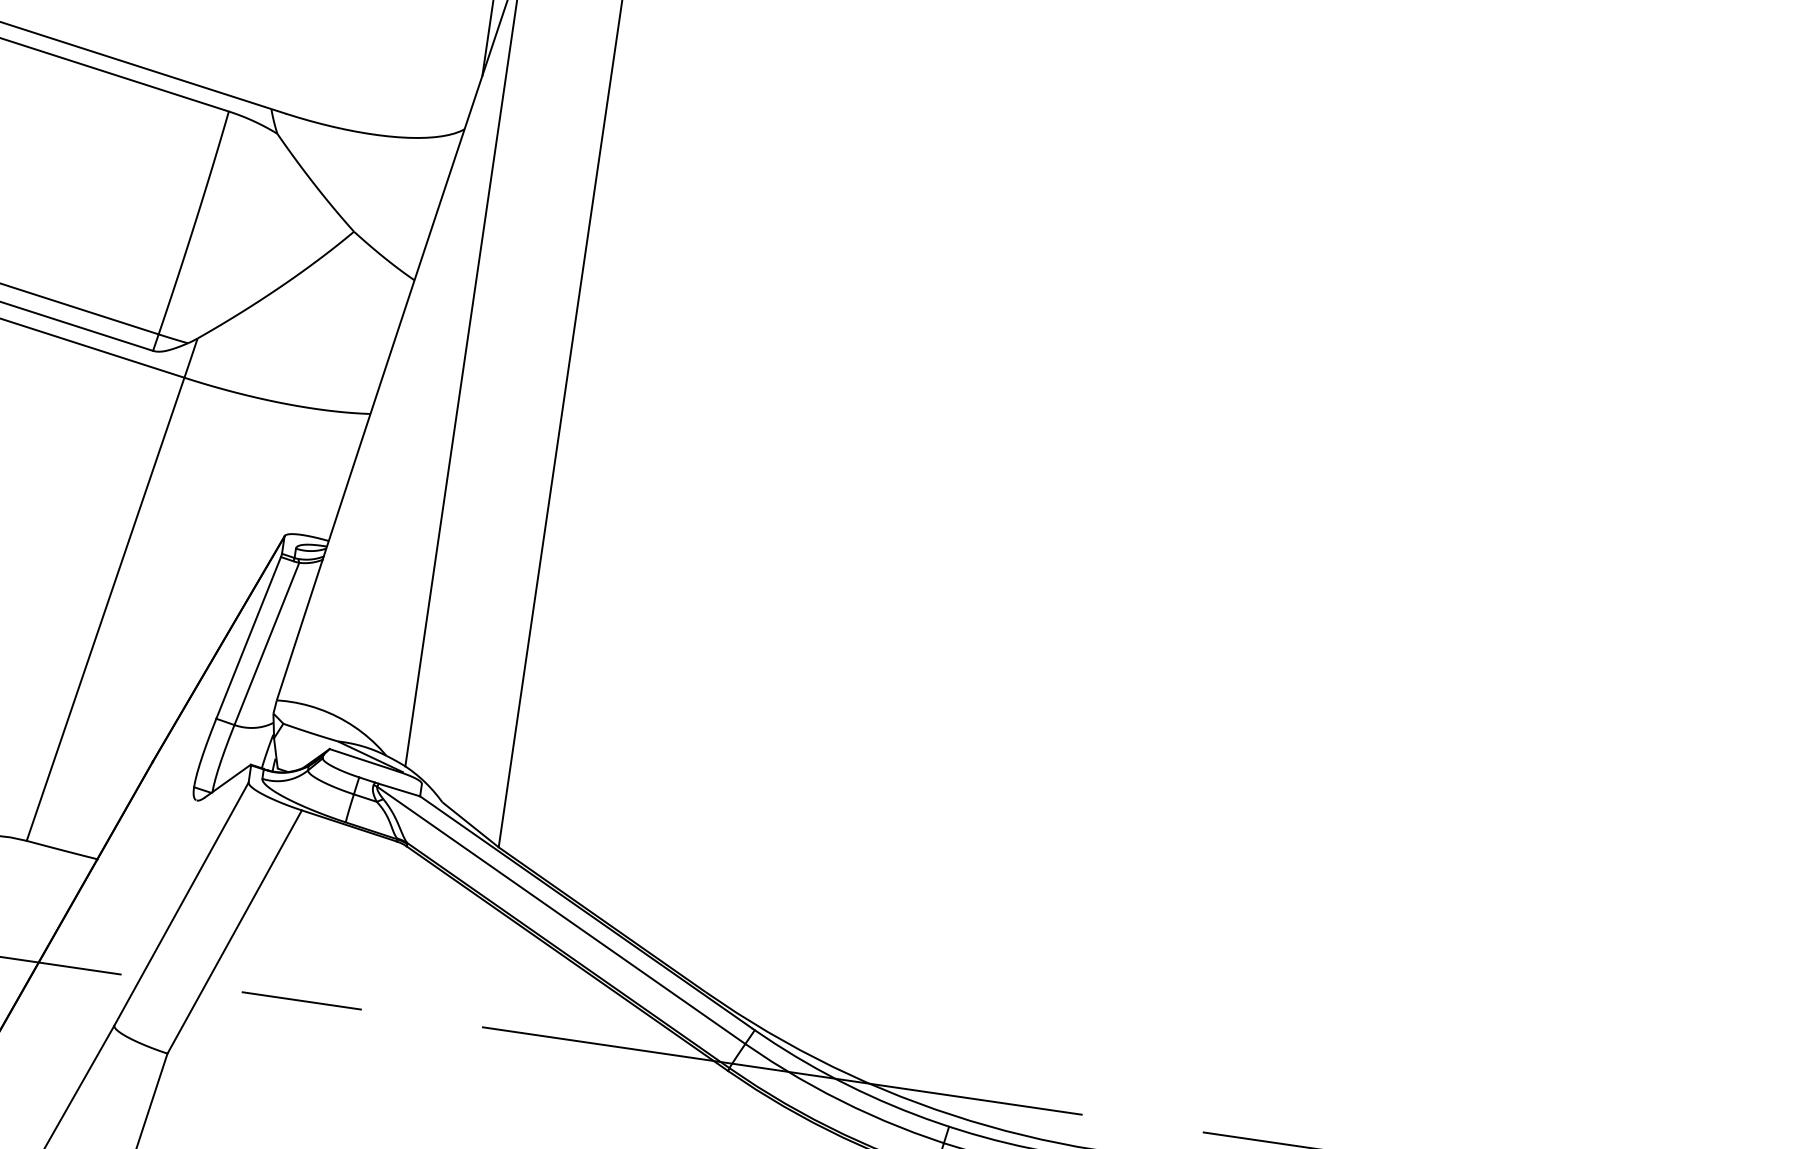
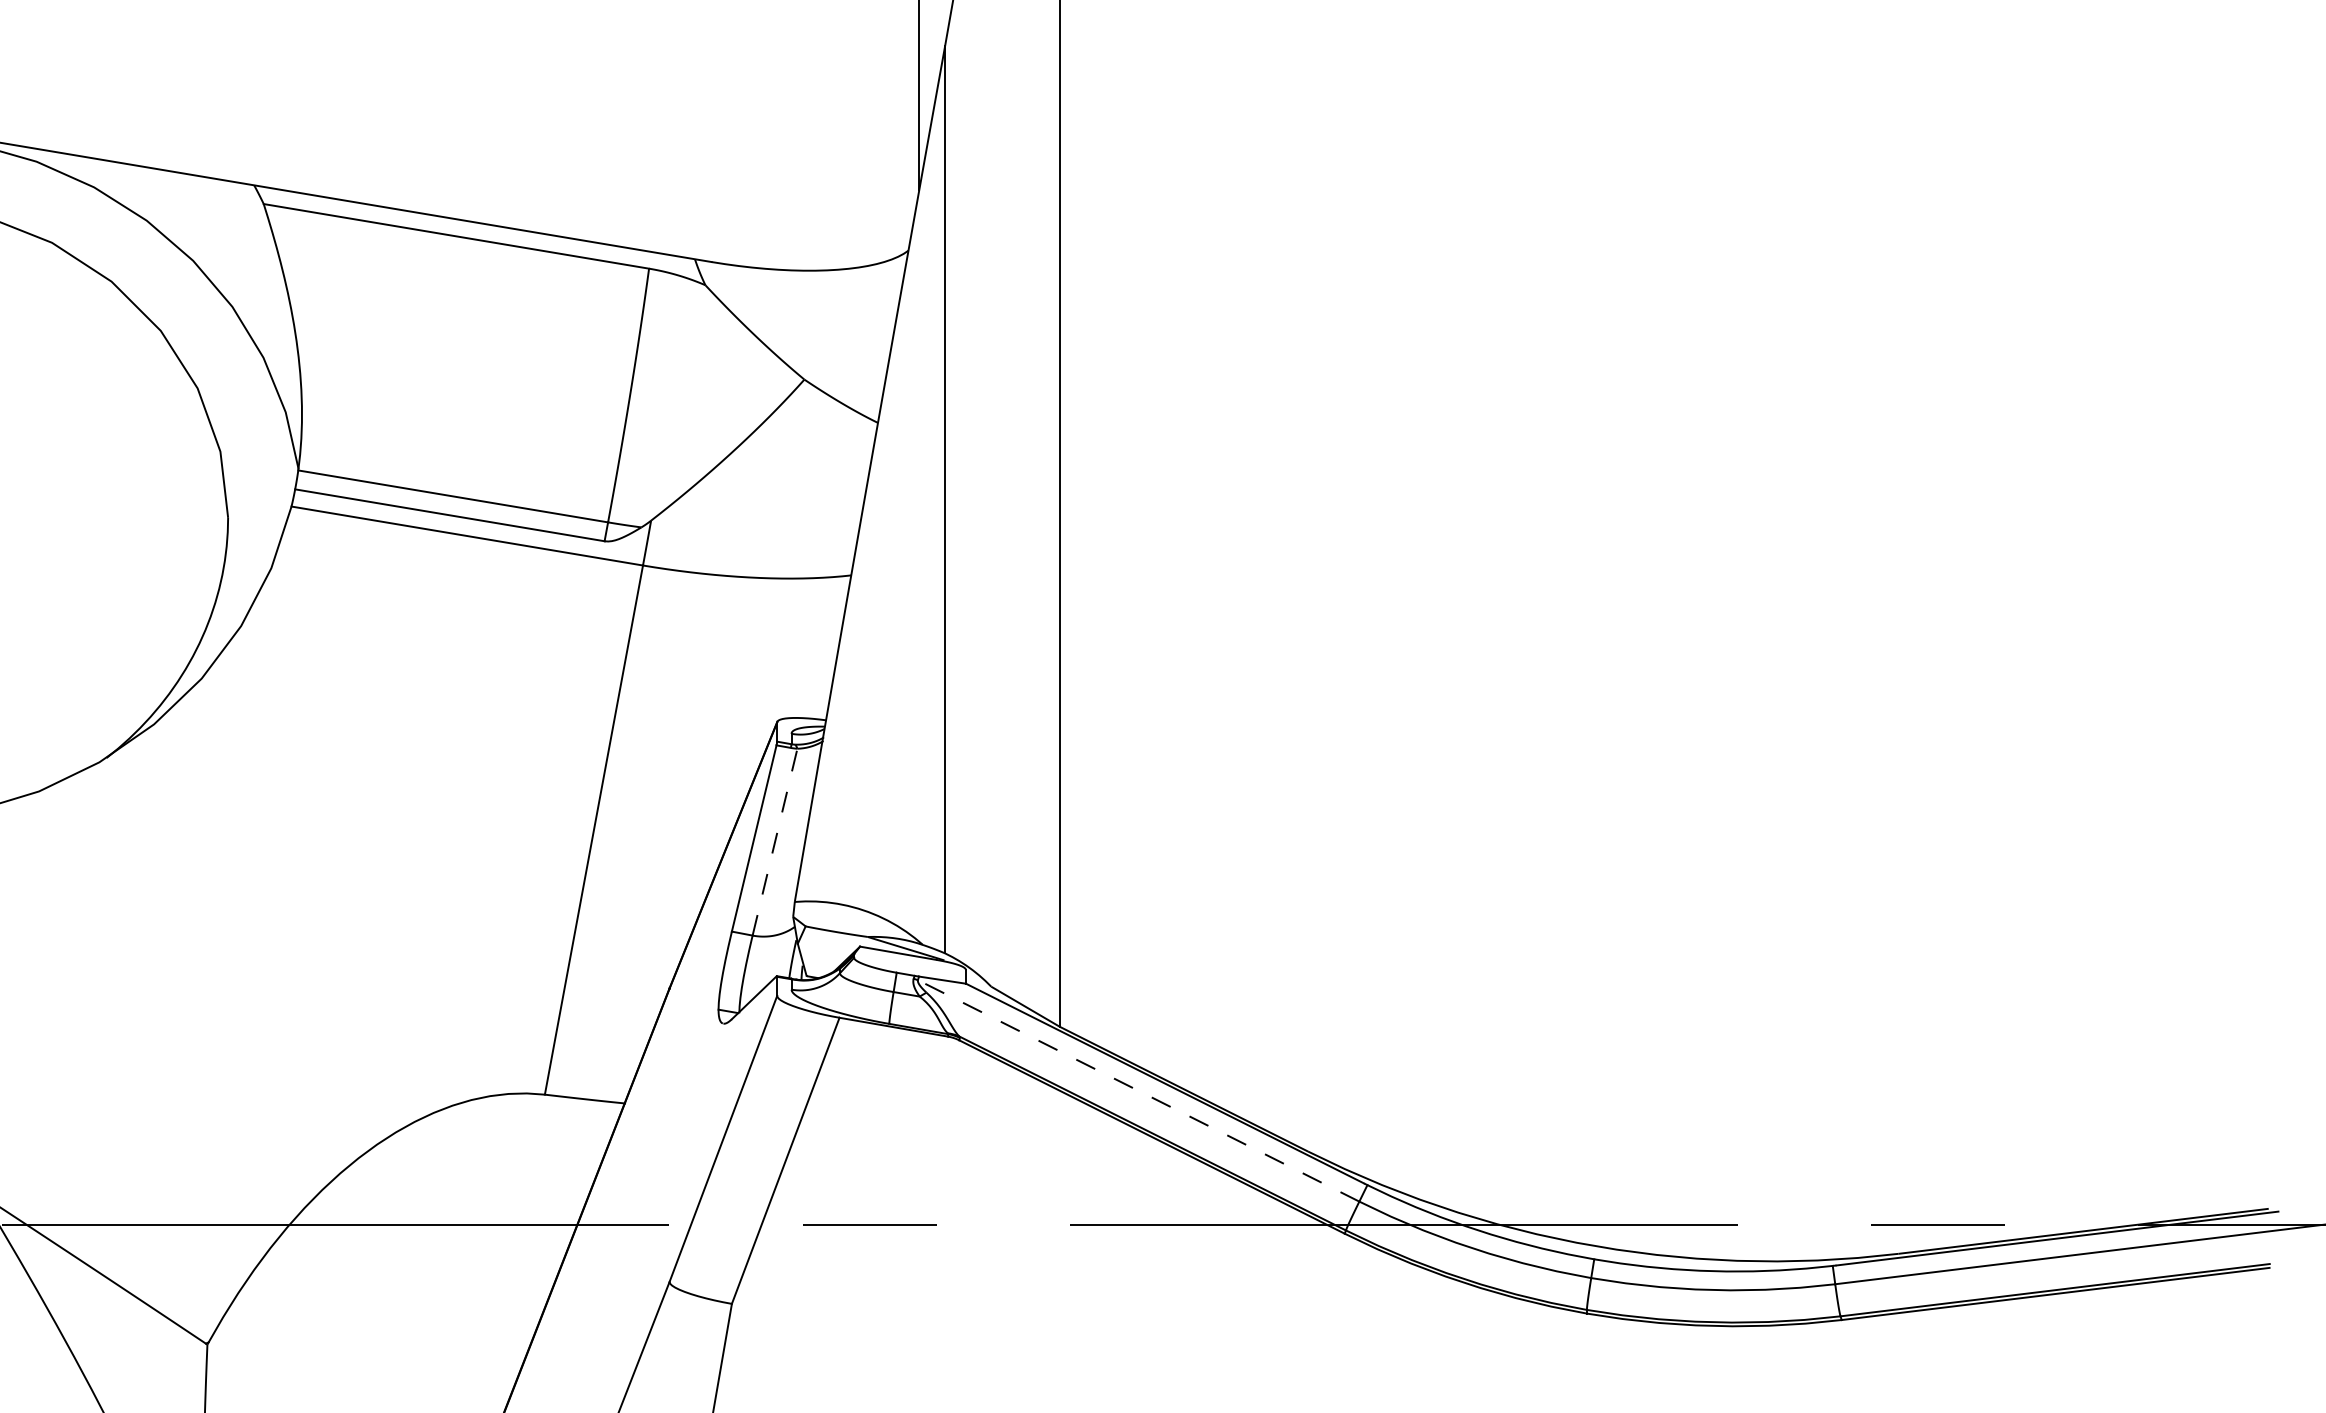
line: (267, 643) -> (775, 841), solid -> dashed
line: (561, 915) -> (1138, 1090), solid -> dashed

